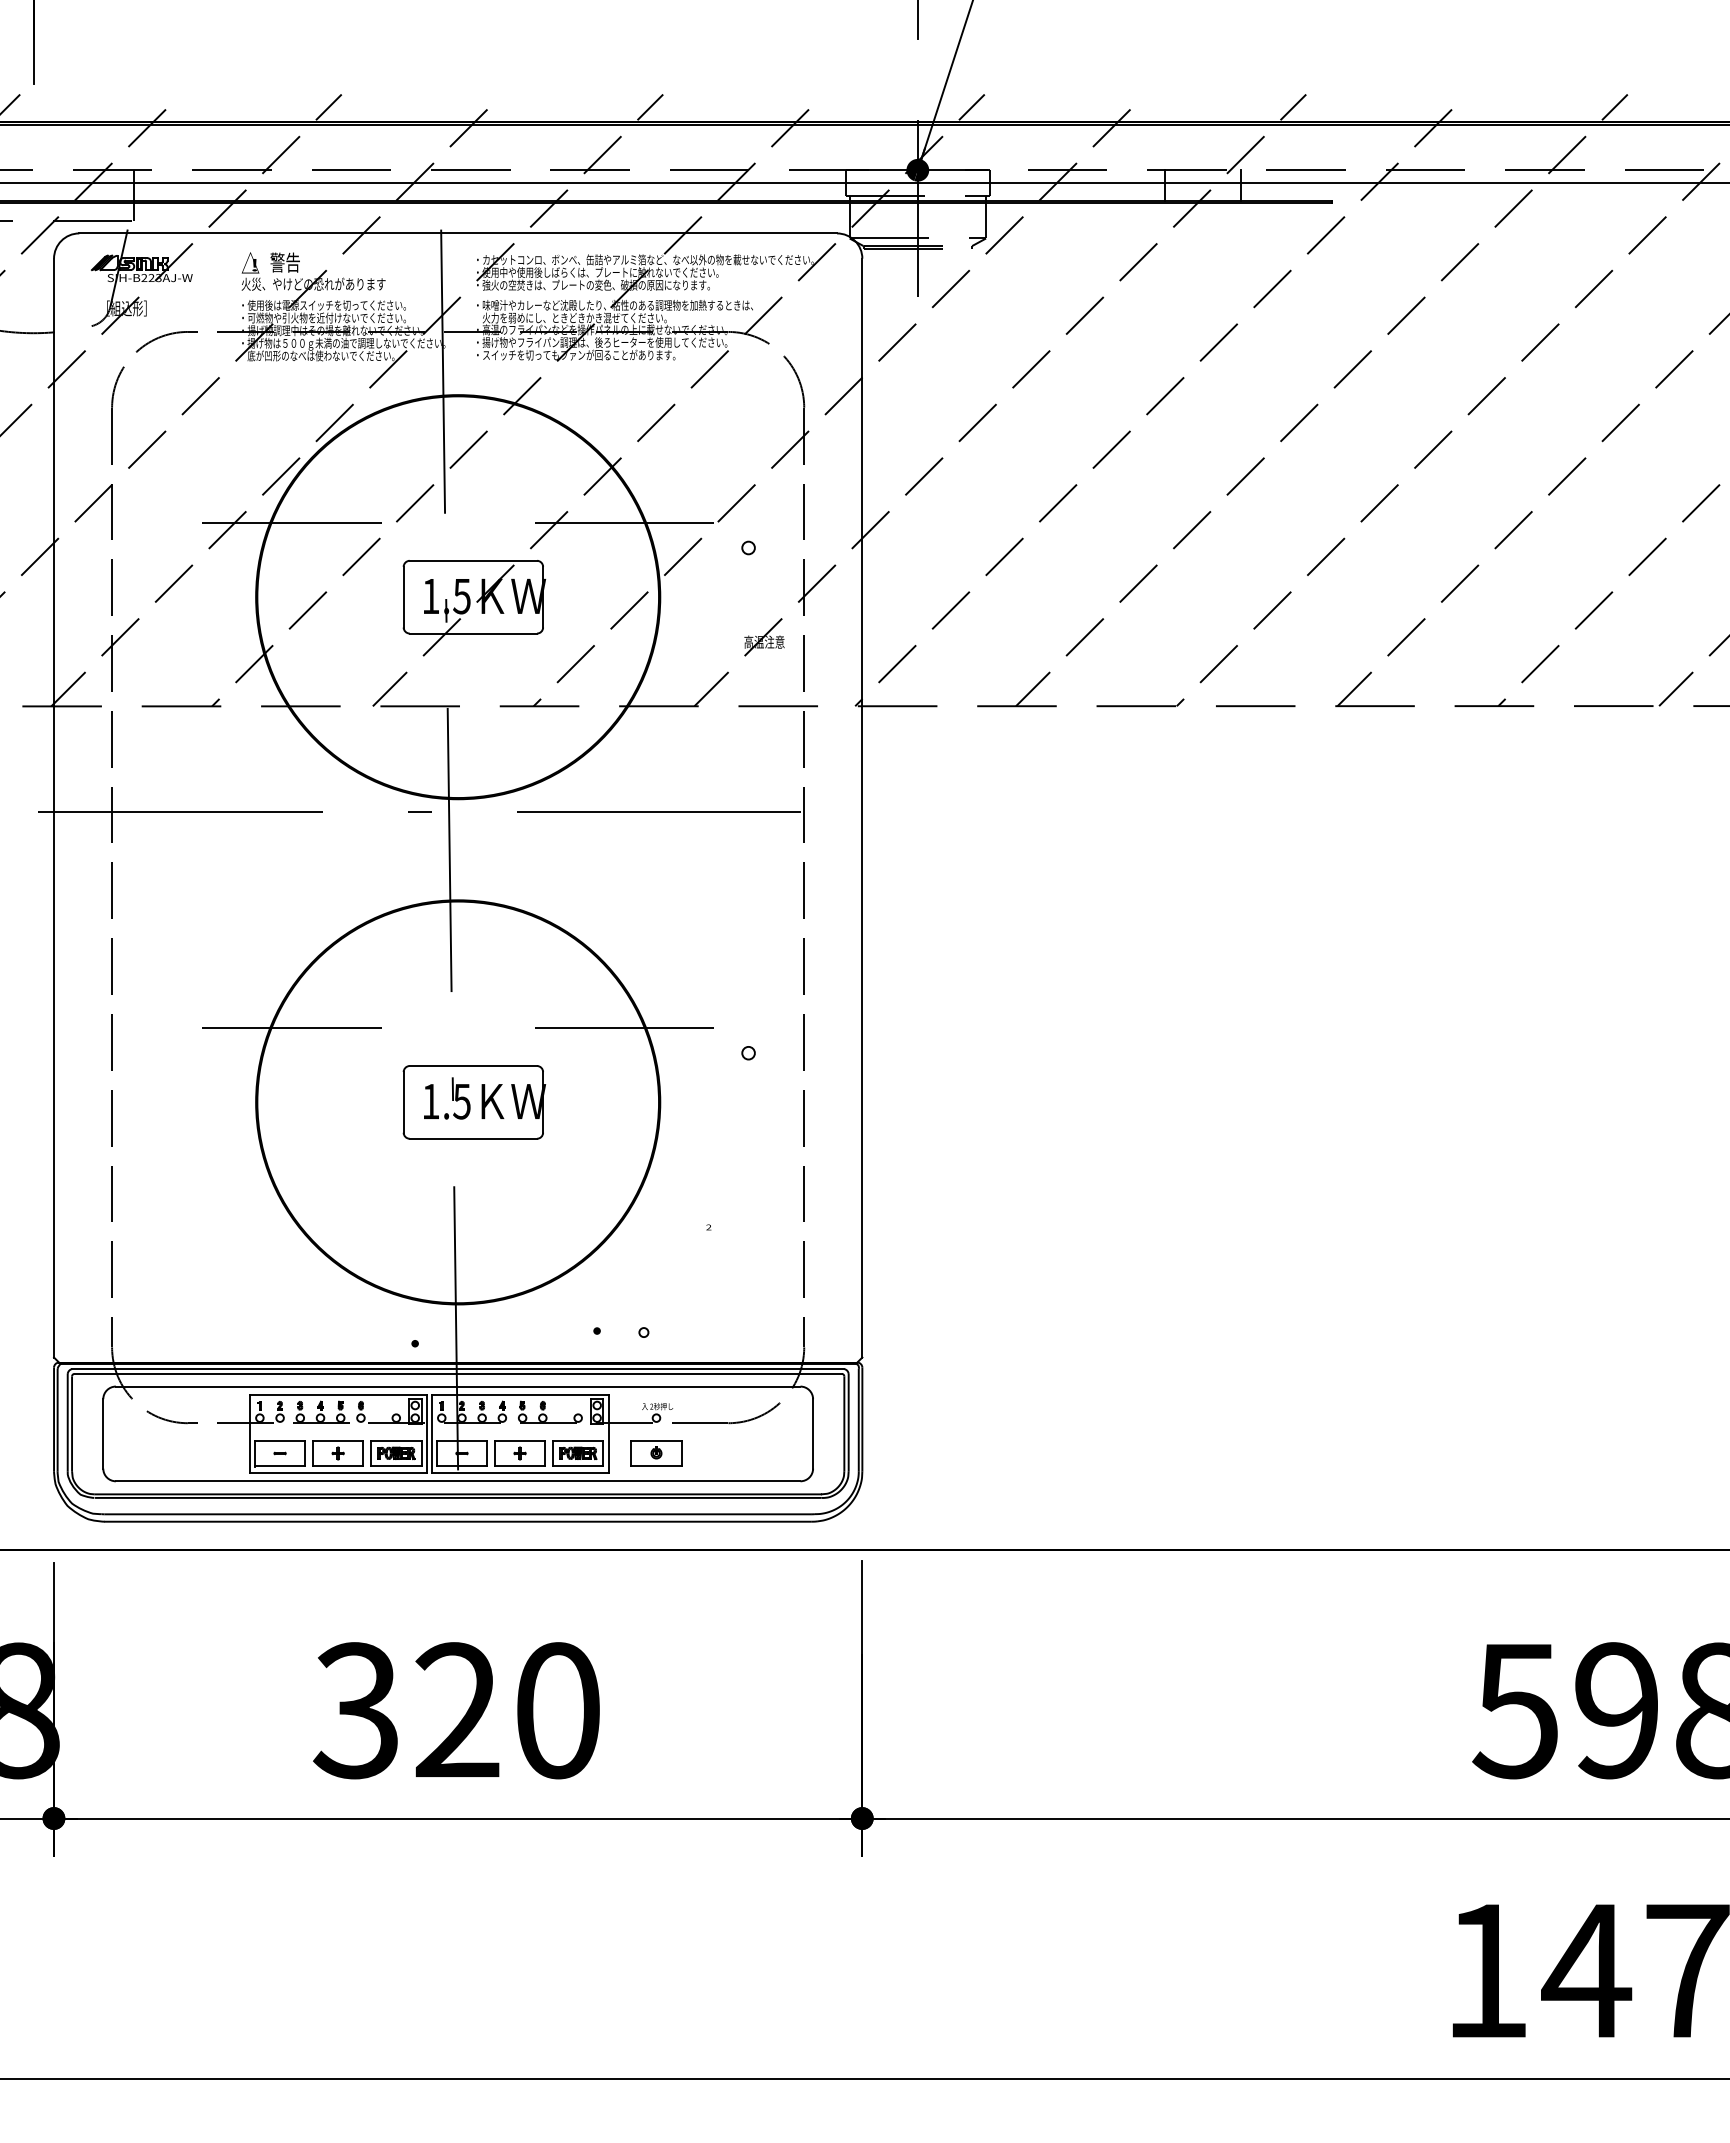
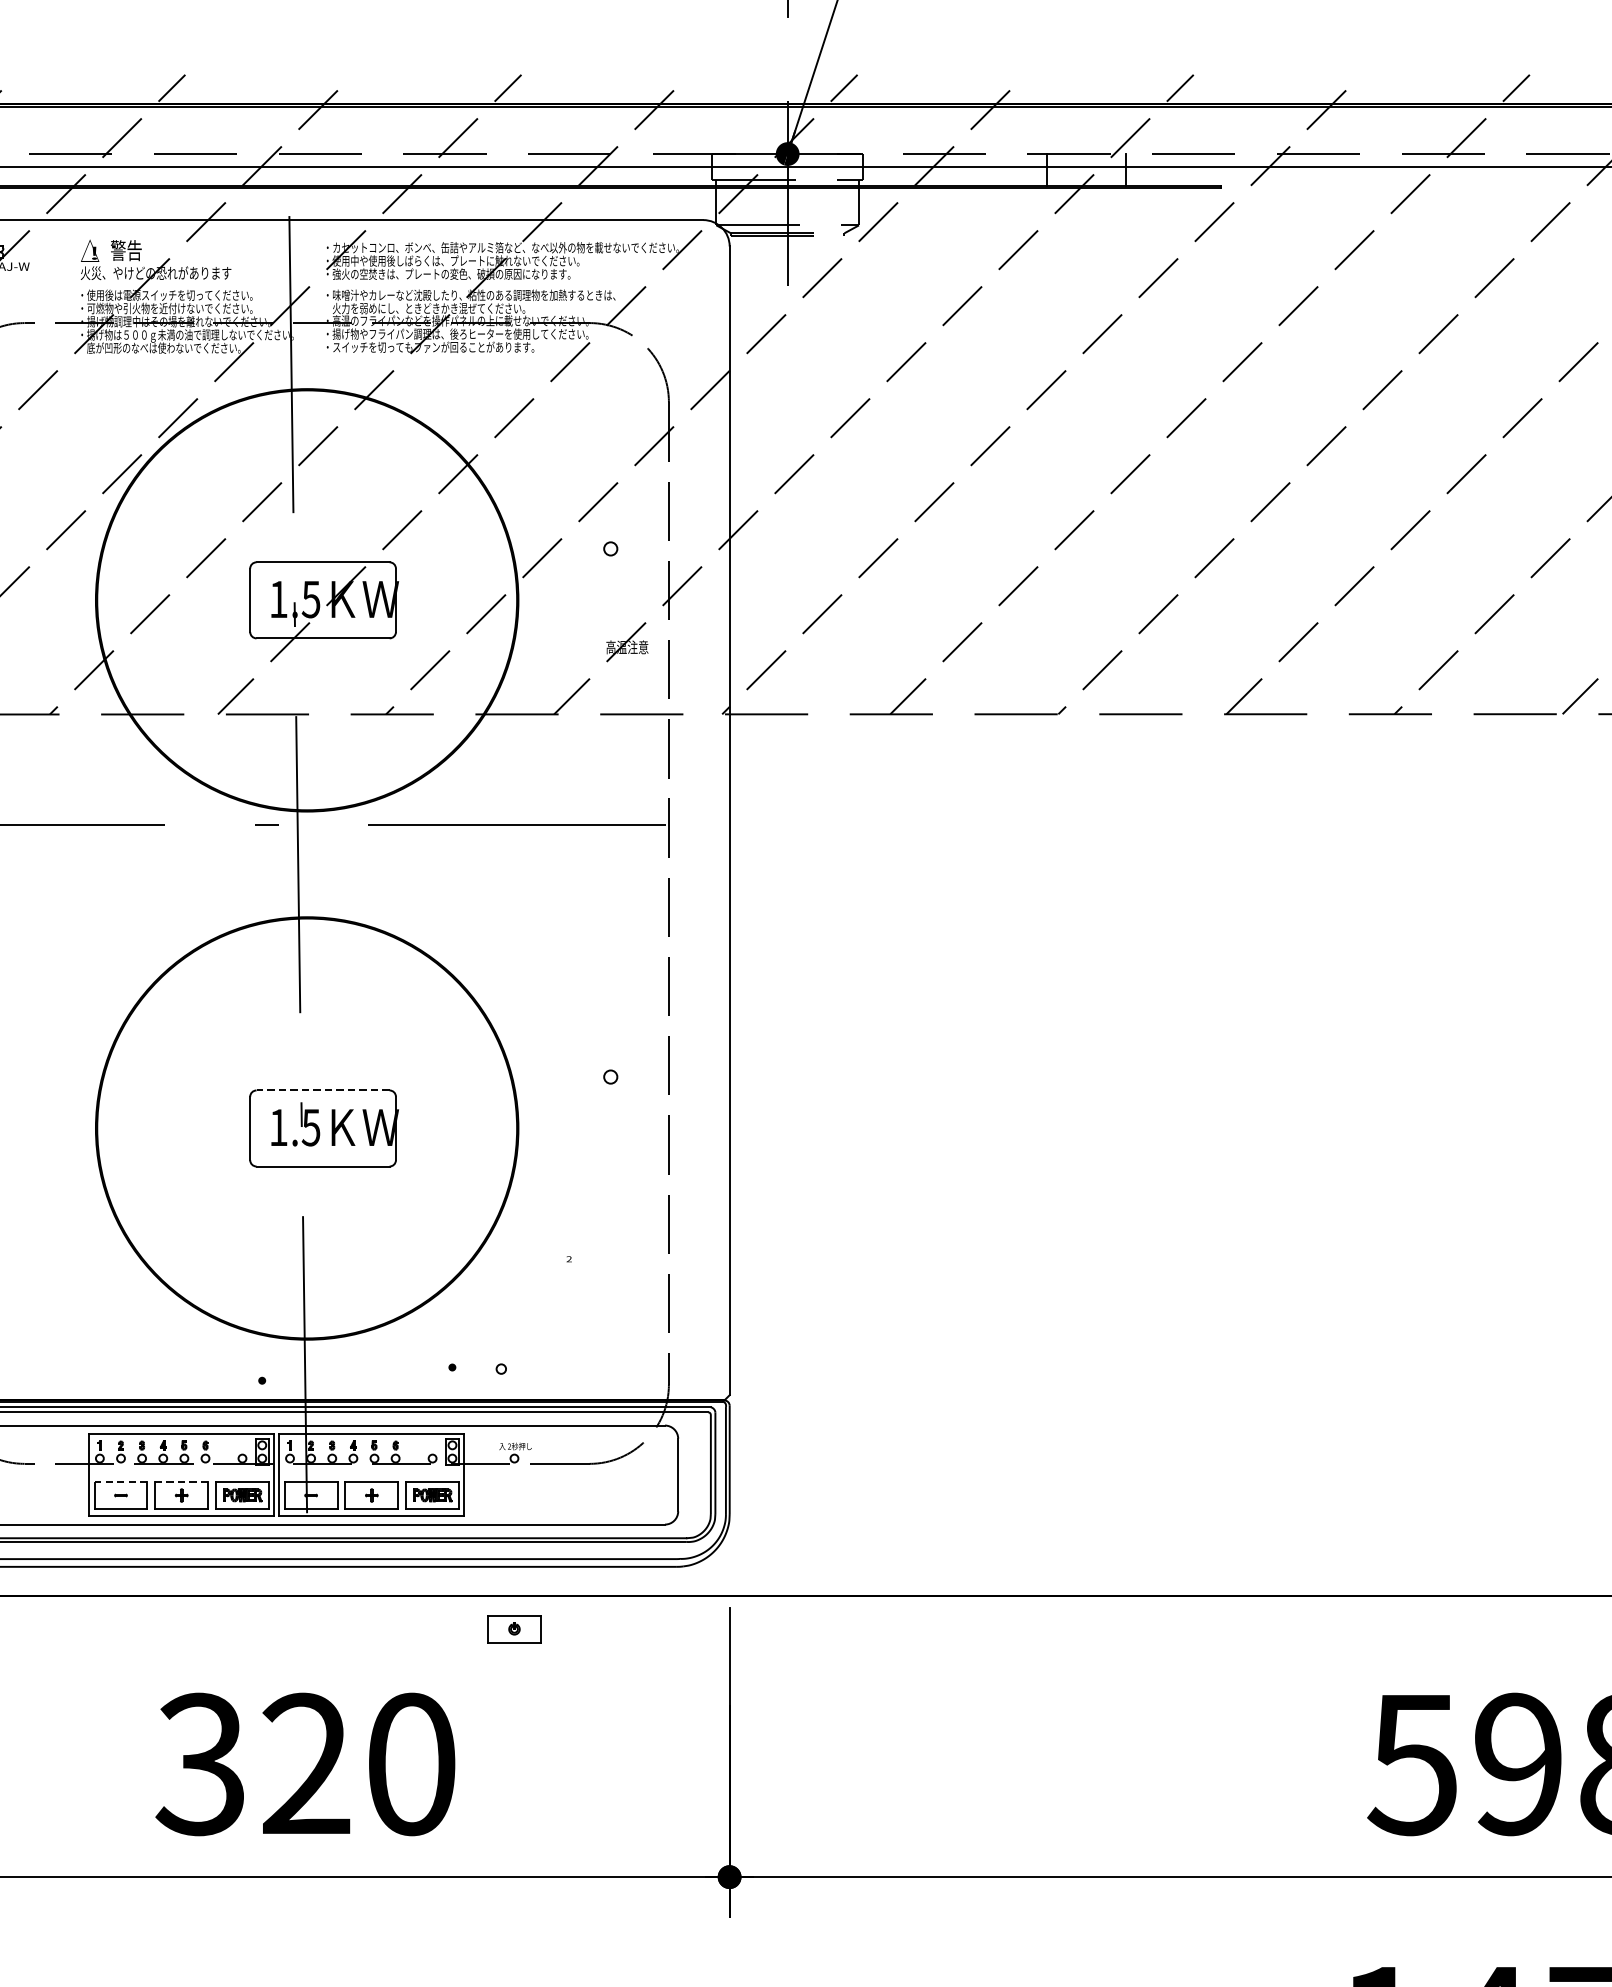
line: (291, 522) -> (132, 522), removed
line: (624, 522) -> (481, 522), removed
line: (291, 1027) -> (132, 1050), removed
line: (624, 1027) -> (481, 1050), removed
line: (473, 1066) -> (323, 1090), solid -> dashed
line: (279, 1440) -> (120, 1481), solid -> dashed
line: (337, 1440) -> (181, 1481), solid -> dashed
part: (656, 1453) -> (514, 1629), moved

